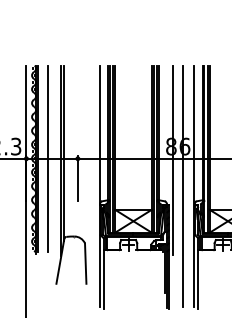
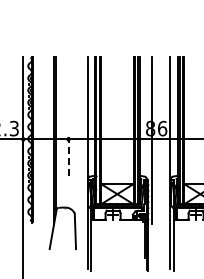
line: (47, 159) -> (41, 139), removed
line: (77, 178) -> (68, 156), solid -> dashed
line: (183, 186) -> (161, 163), removed

